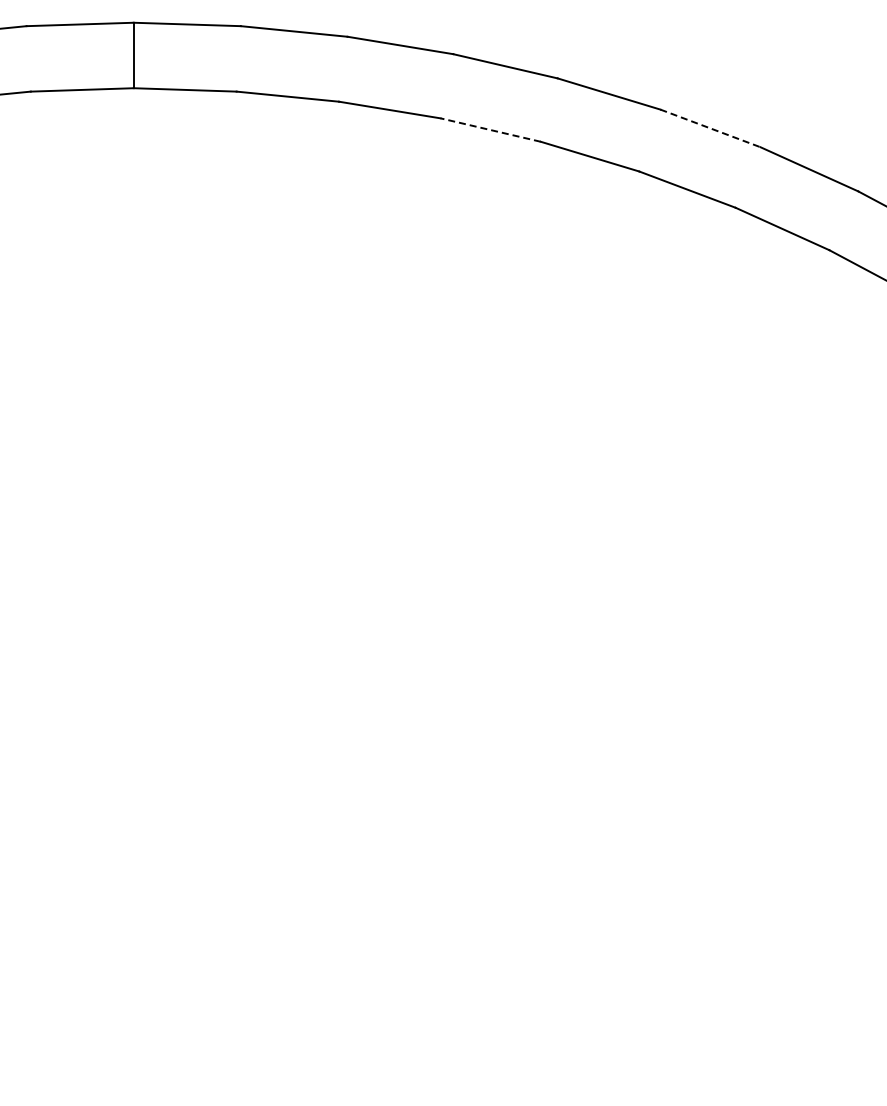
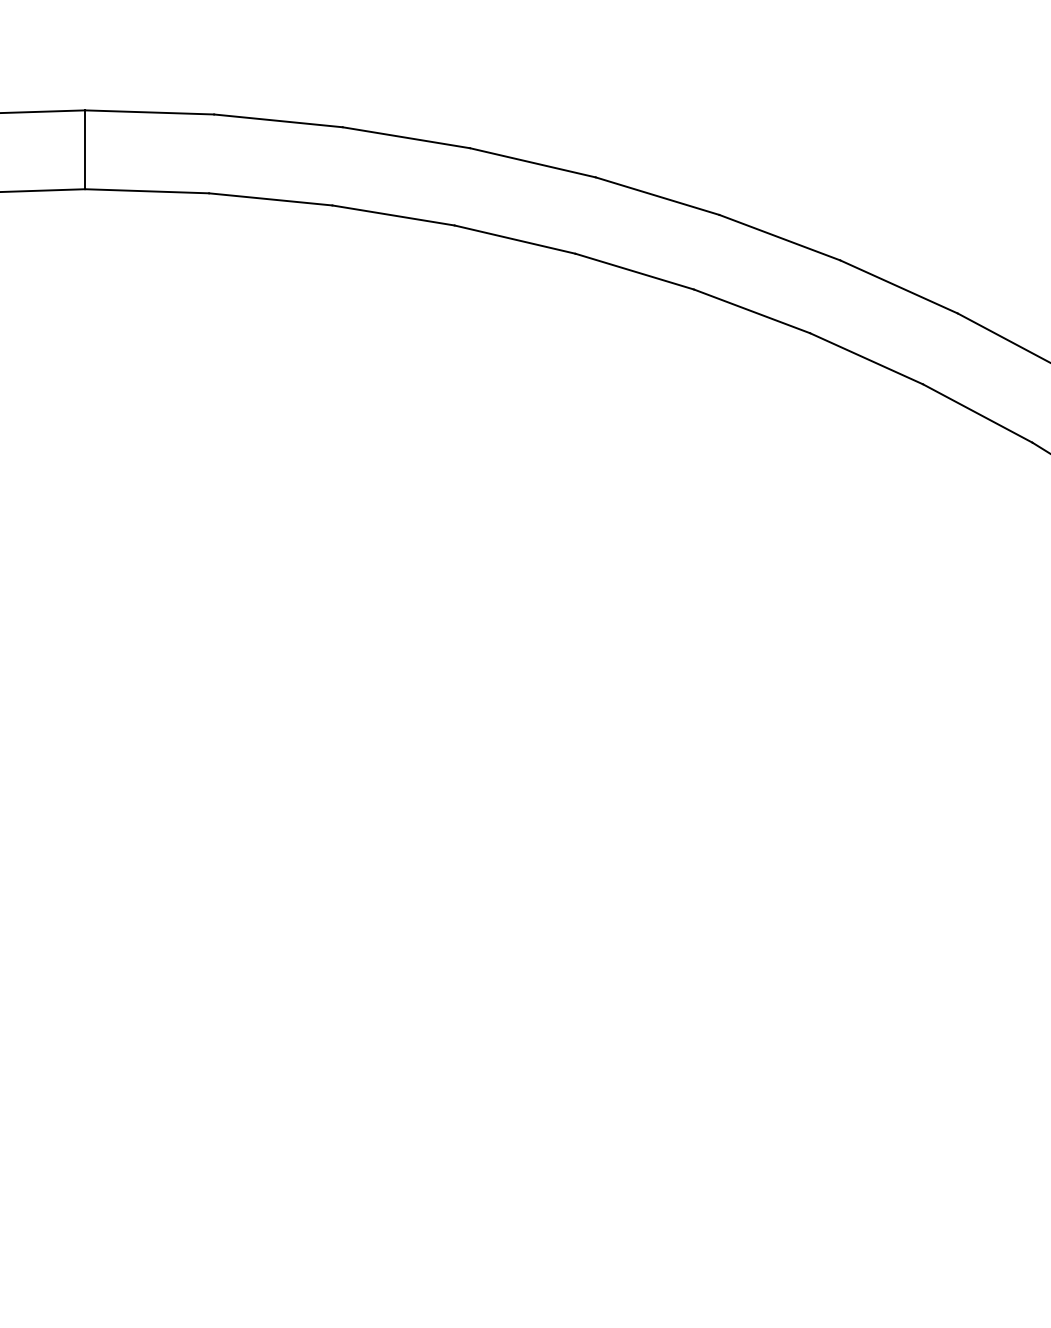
line: (710, 128) -> (779, 237), dashed -> solid
line: (490, 129) -> (514, 238), dashed -> solid

